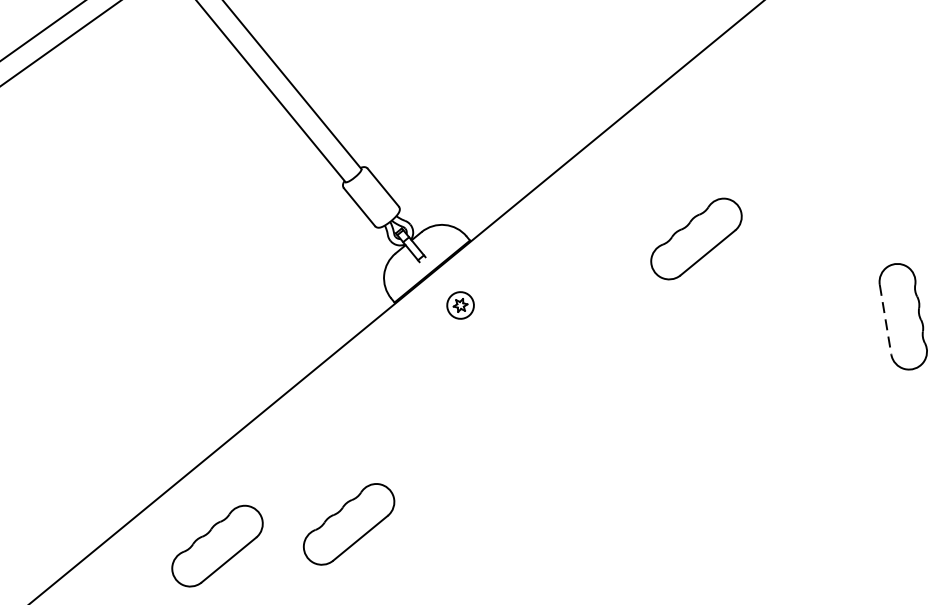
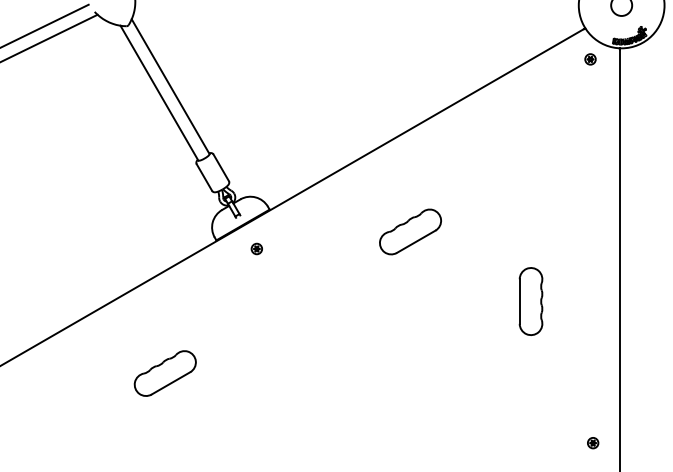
part: (459, 304) -> (256, 248), size x0.62
line: (885, 321) -> (519, 302), dashed -> solid
part: (216, 546) -> (80, 373), removed

